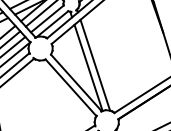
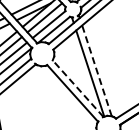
line: (95, 65) -> (97, 71), solid -> dashed
line: (76, 82) -> (78, 88), solid -> dashed

